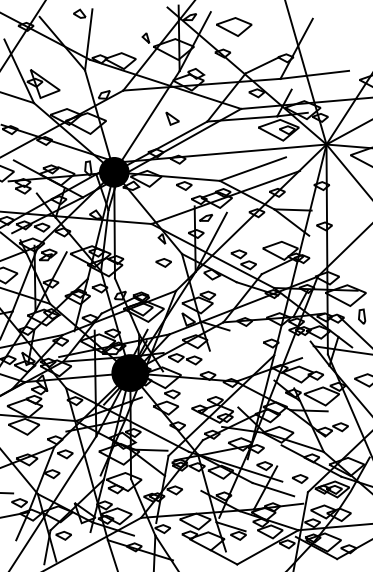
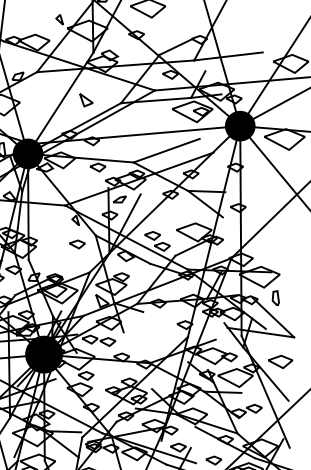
fill: (326, 144) -> (240, 126), added

